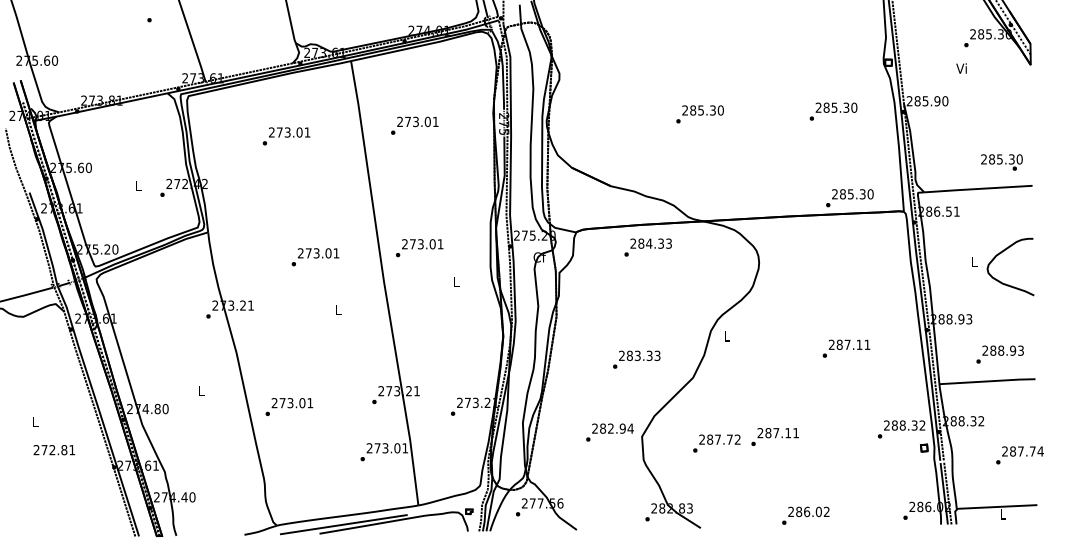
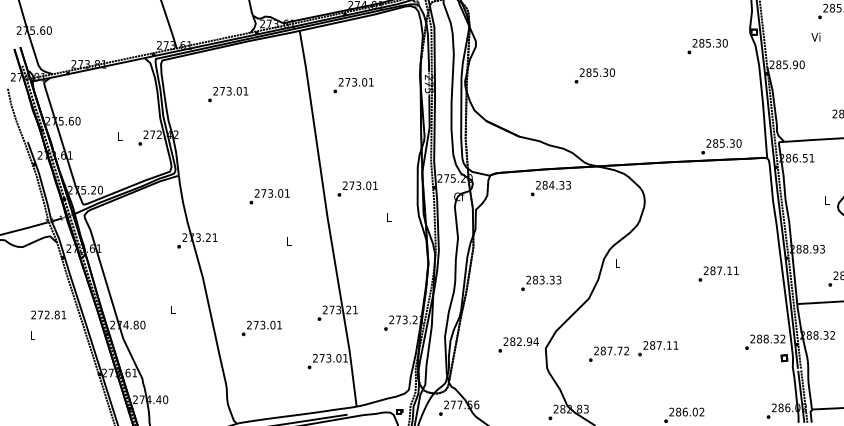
text: (833, 111) -> (707, 46), moved
text: (286, 136) -> (228, 94), moved
text: (289, 406) -> (262, 328), moved
text: (53, 450) -> (48, 315), moved

